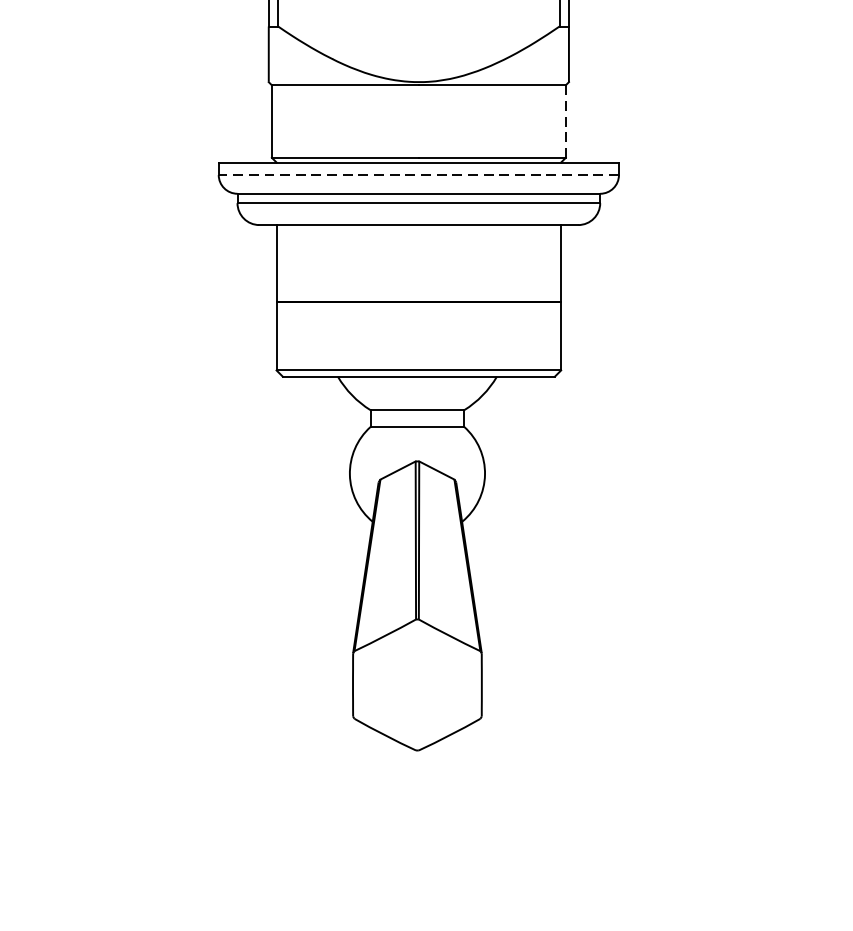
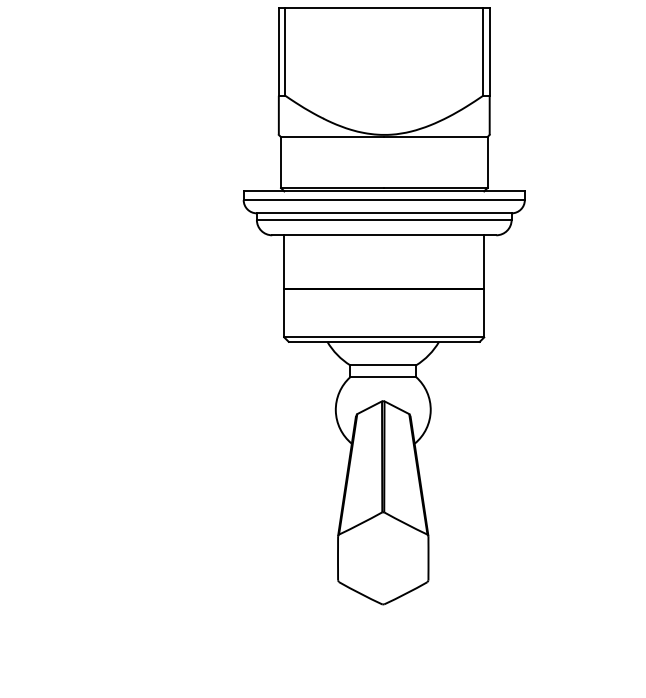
line: (565, 121) -> (487, 162), dashed -> solid
line: (419, 175) -> (384, 200), dashed -> solid

